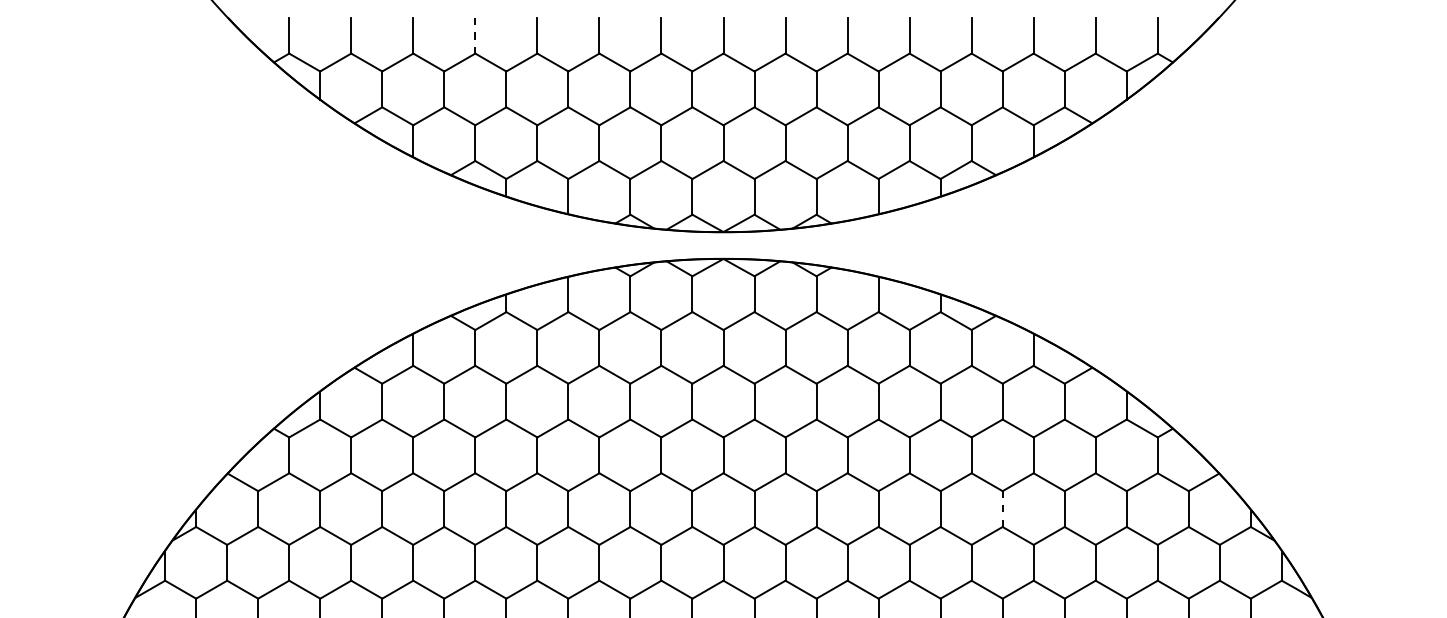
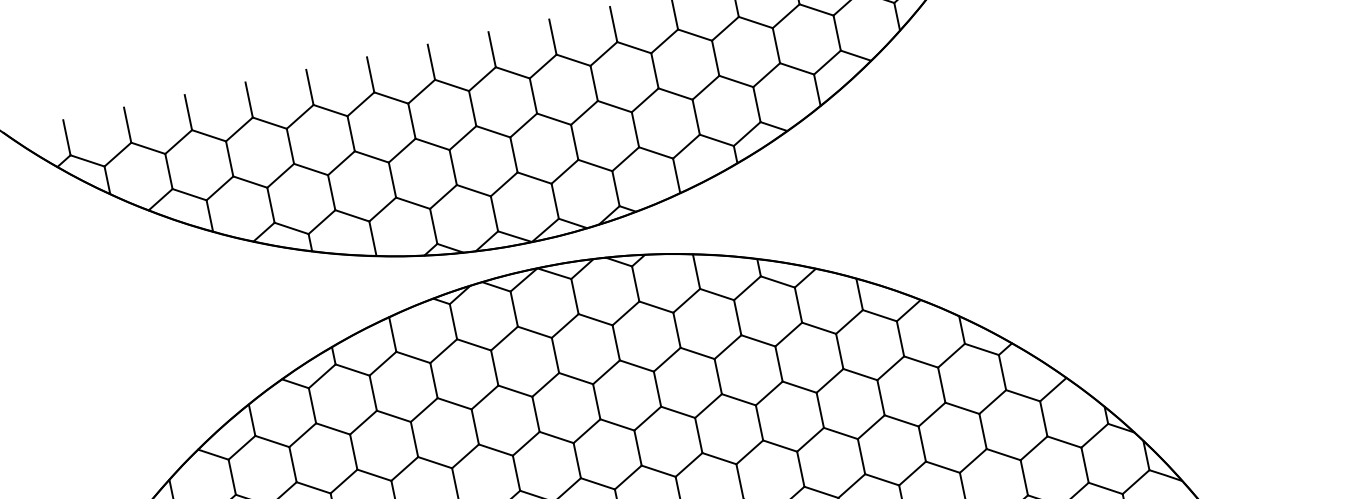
line: (475, 35) -> (249, 99), dashed -> solid
line: (1002, 509) -> (861, 457), dashed -> solid

